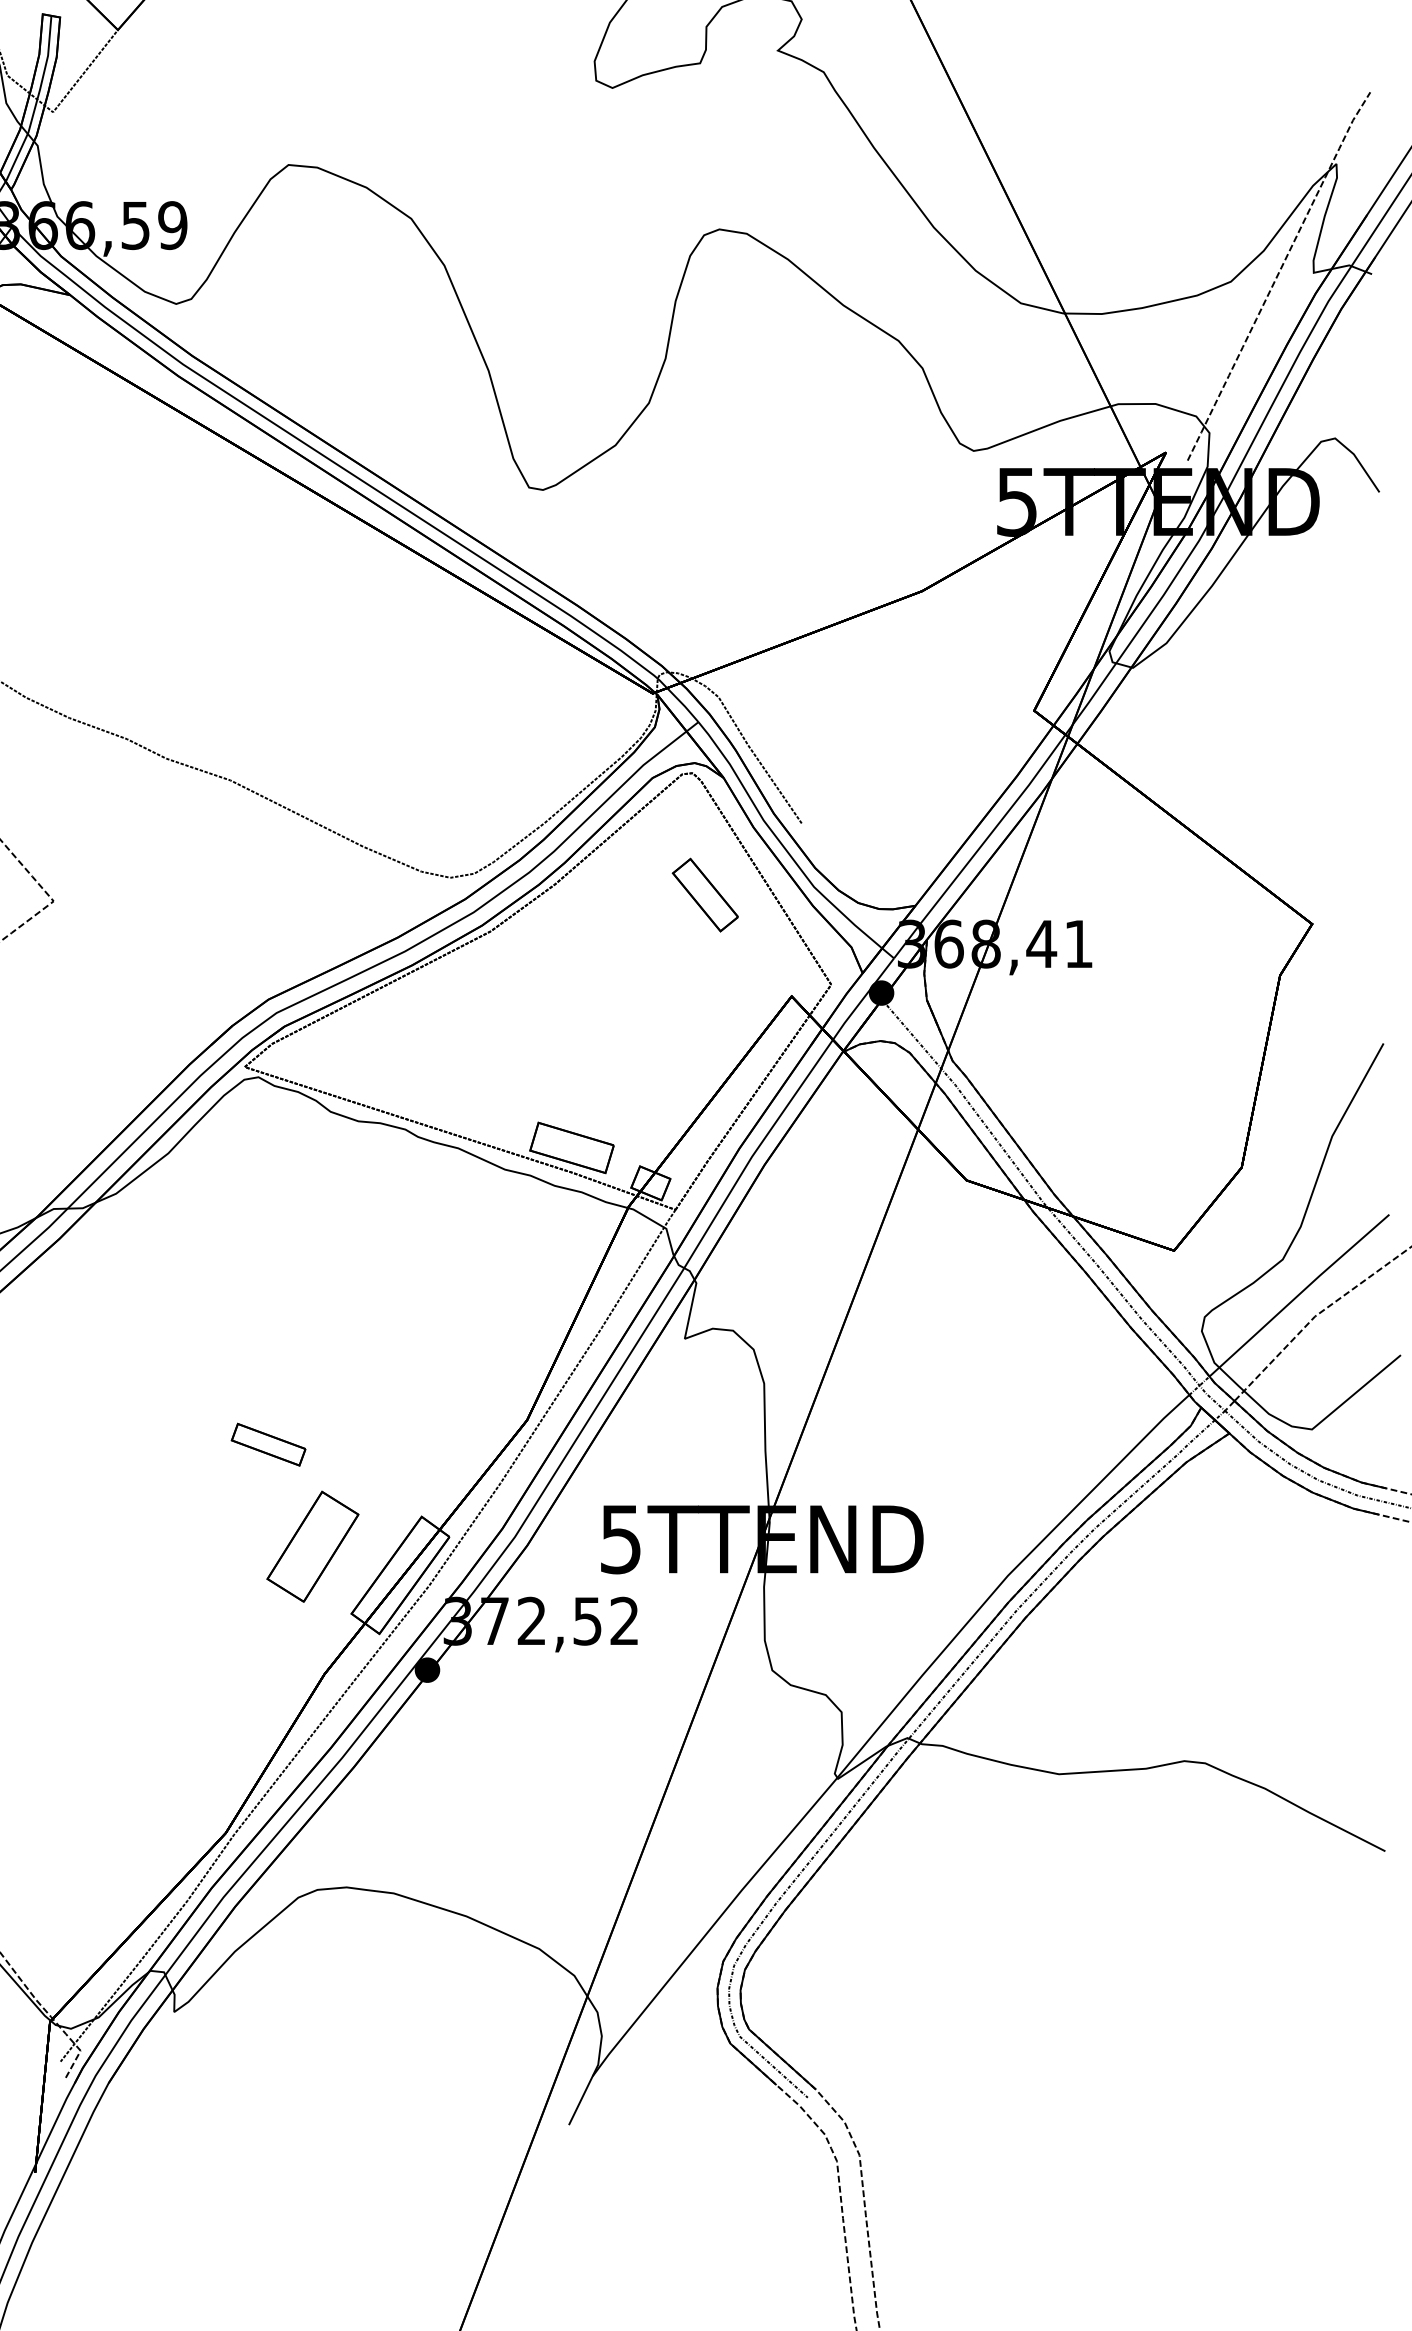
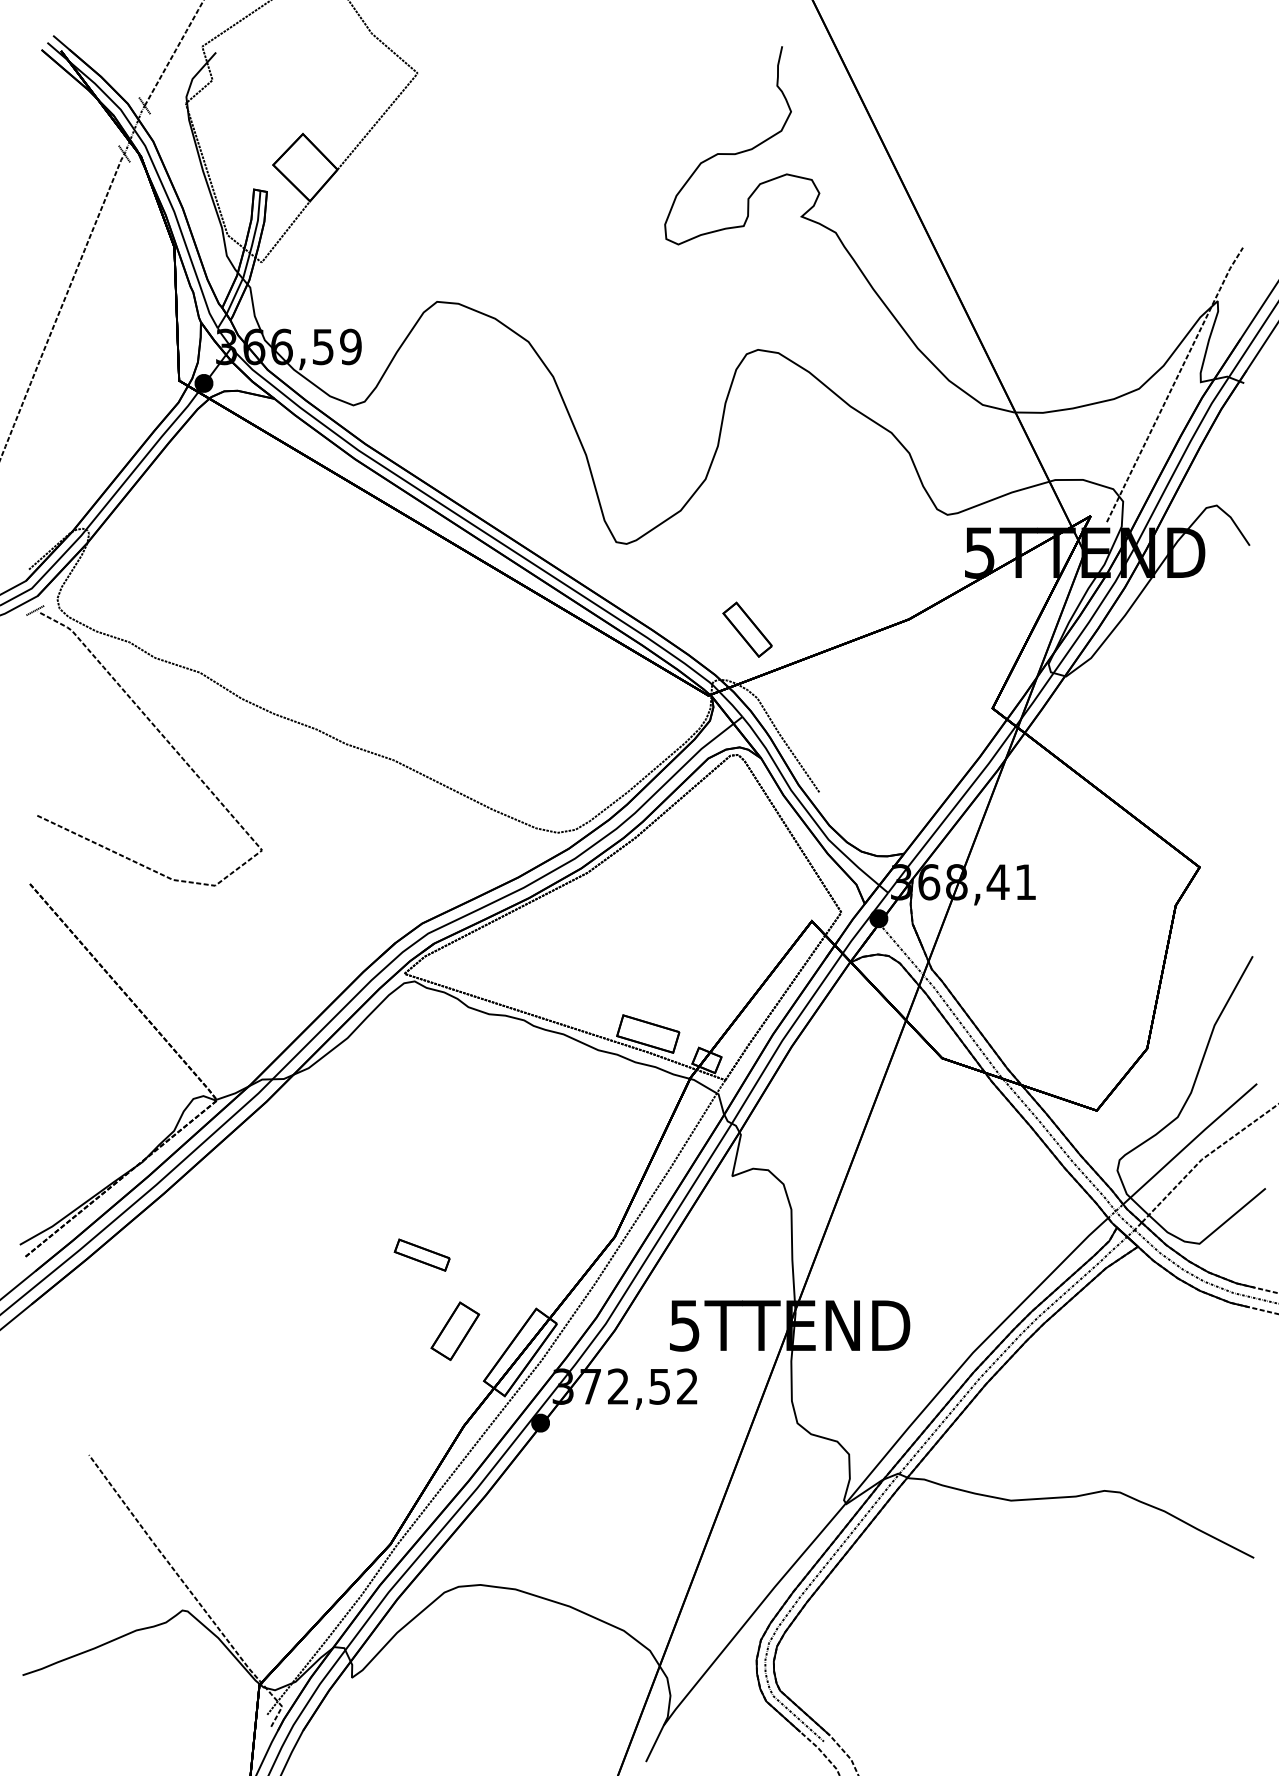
part: (705, 894) -> (747, 629), moved
part: (313, 1547) -> (455, 1331), size x0.7

